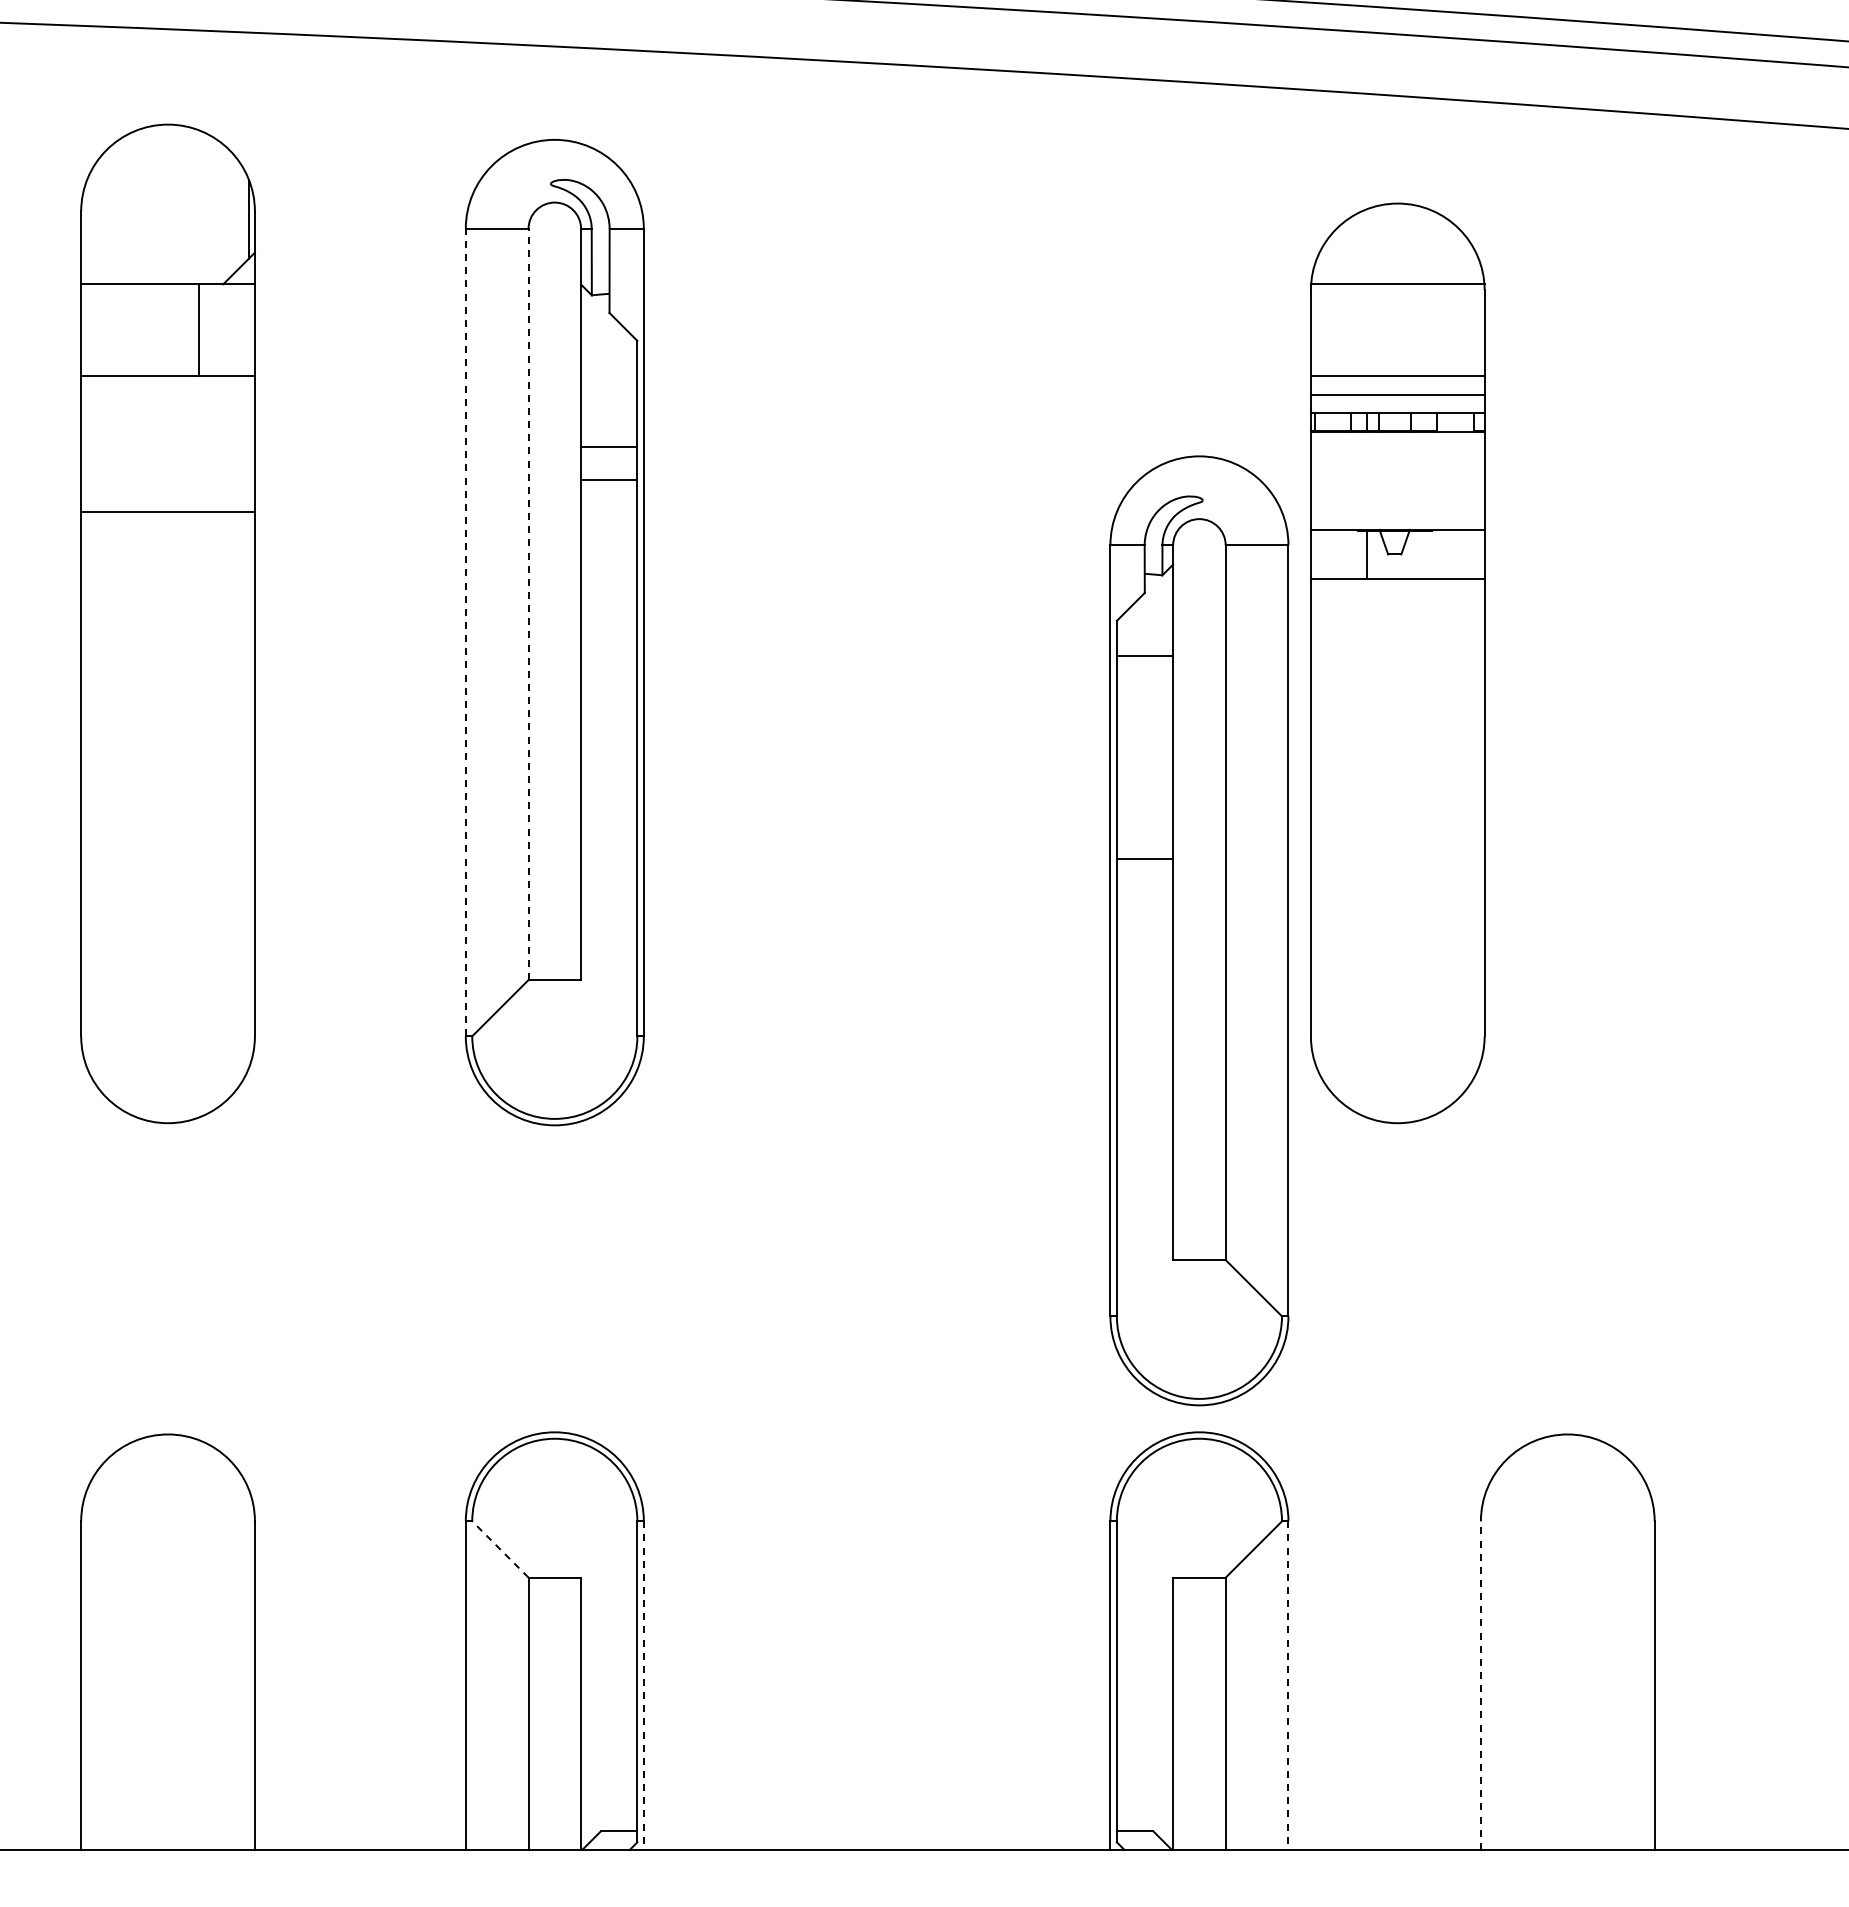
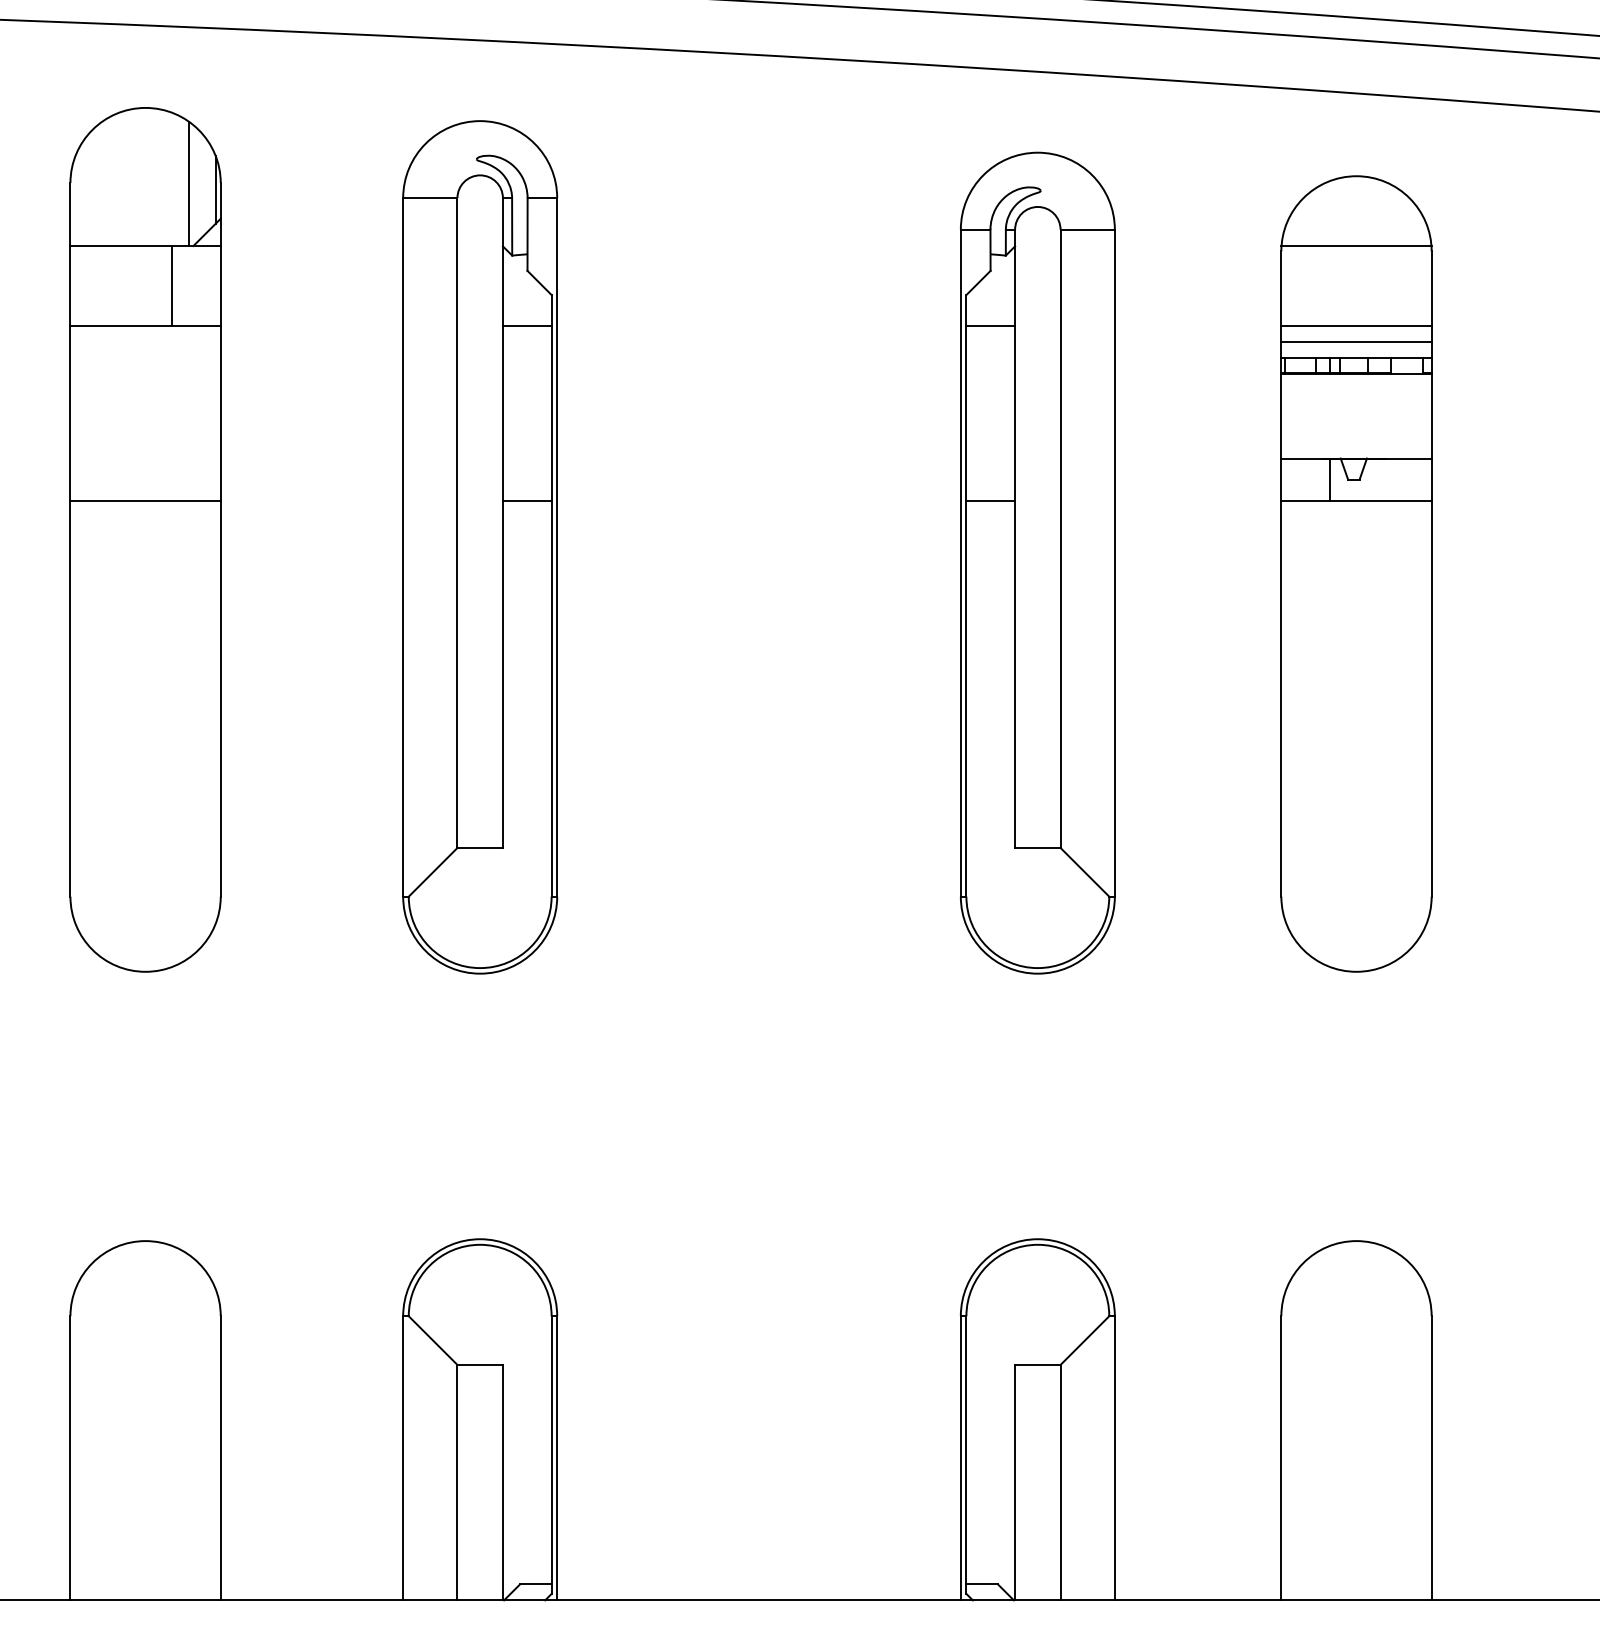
line: (218, 212) -> (189, 183), added
line: (609, 447) -> (527, 325), moved
line: (609, 479) -> (527, 500), moved
line: (167, 511) -> (145, 500), moved
line: (528, 604) -> (457, 523), dashed -> solid
line: (465, 632) -> (402, 547), dashed -> solid
part: (1397, 663) -> (1356, 574), moved
part: (1199, 930) -> (1037, 562), moved
line: (500, 1549) -> (433, 1340), dashed -> solid
line: (1480, 1685) -> (1280, 1458), dashed -> solid
line: (643, 1686) -> (556, 1459), dashed -> solid
line: (1288, 1686) -> (1114, 1459), dashed -> solid

